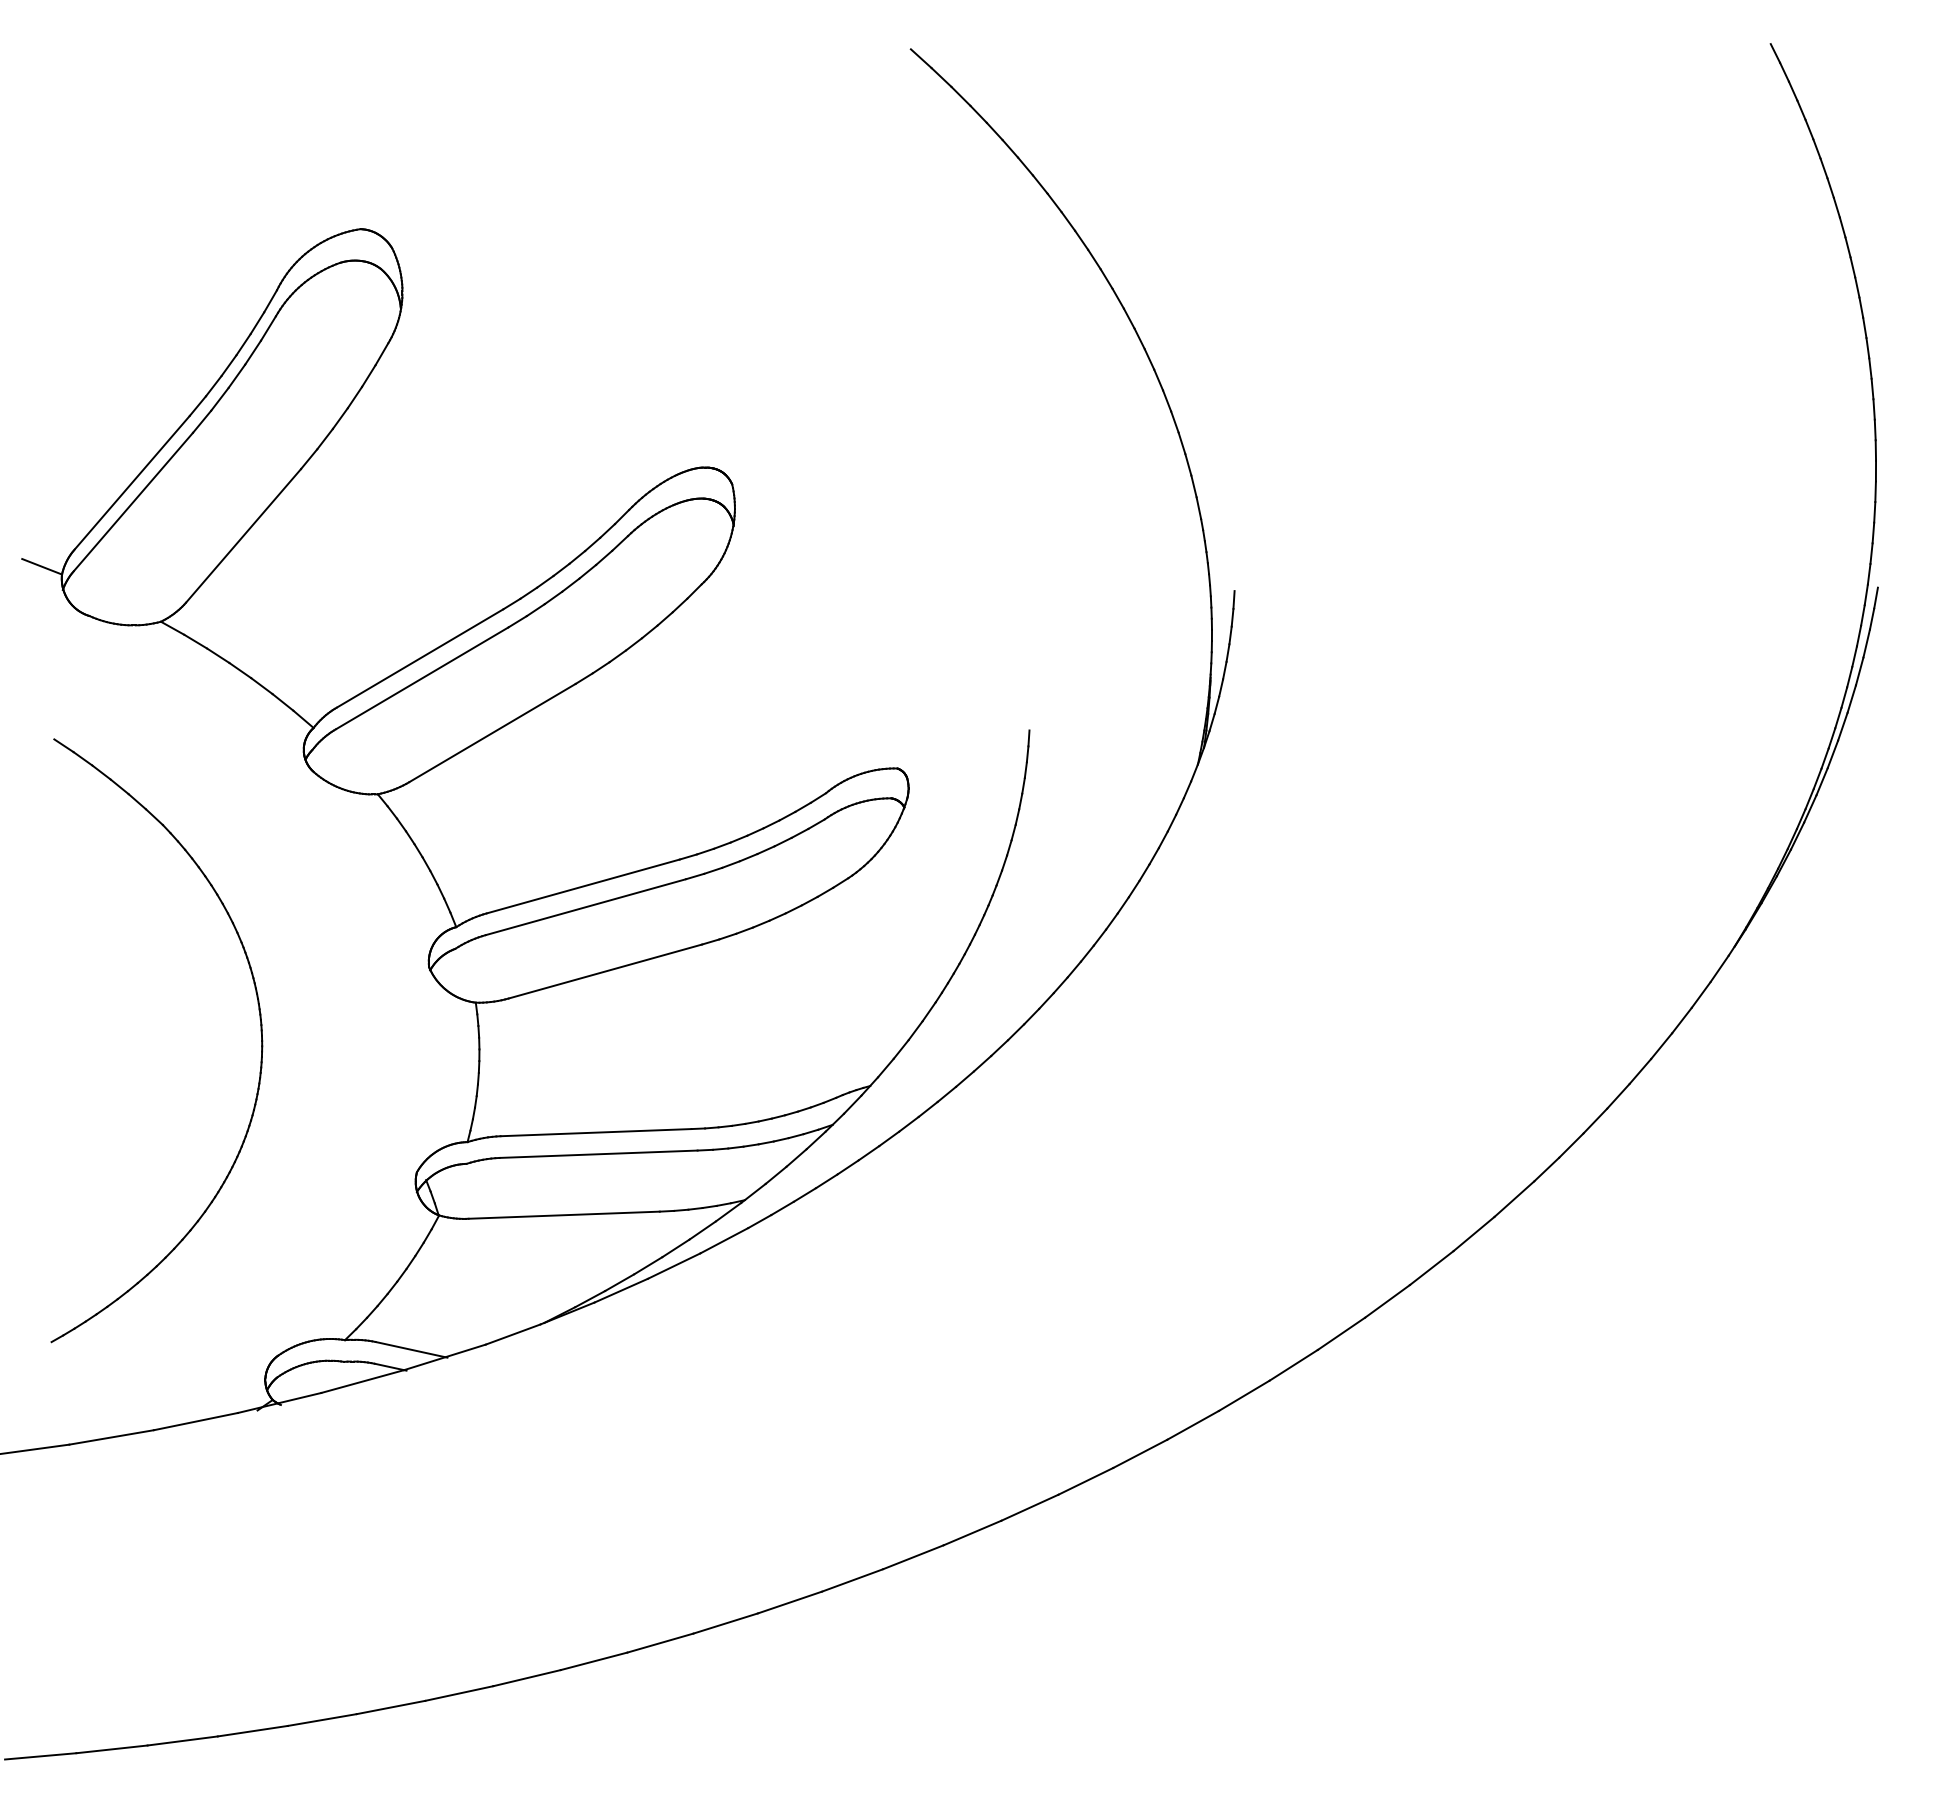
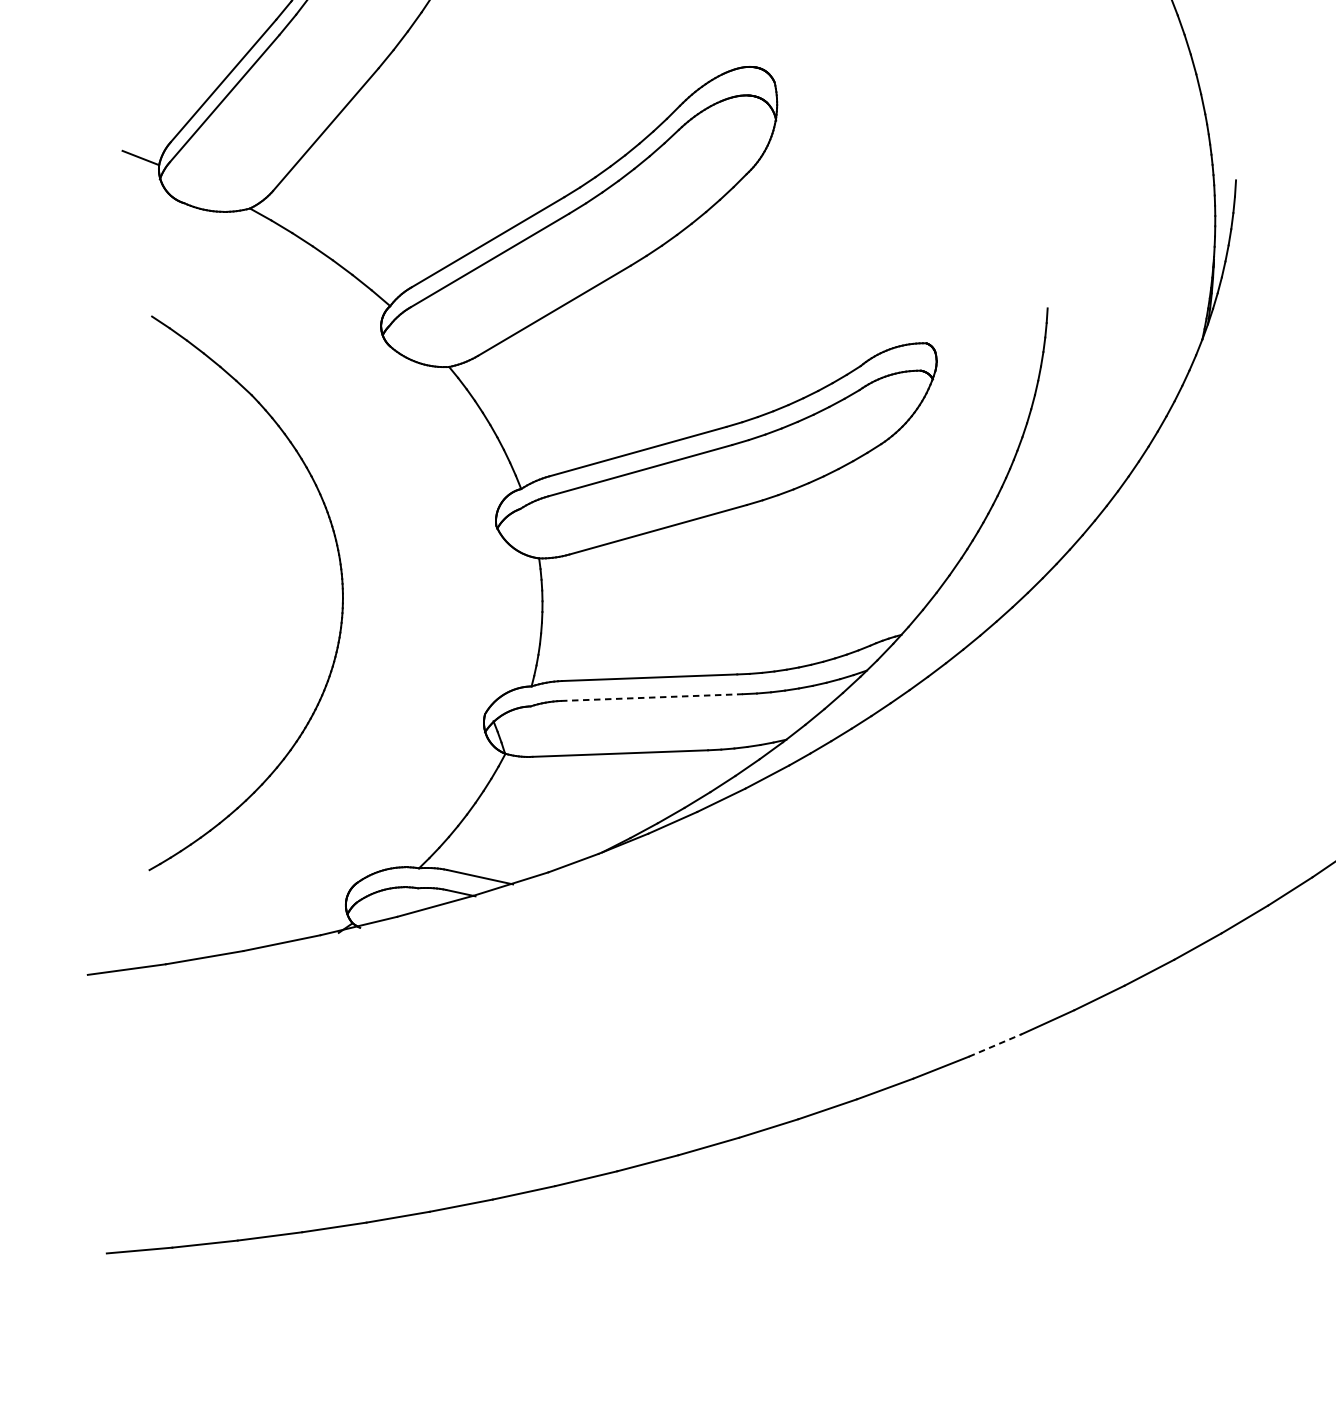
line: (599, 1154) -> (652, 697), solid -> dashed
line: (972, 1532) -> (995, 1044), solid -> dashed

